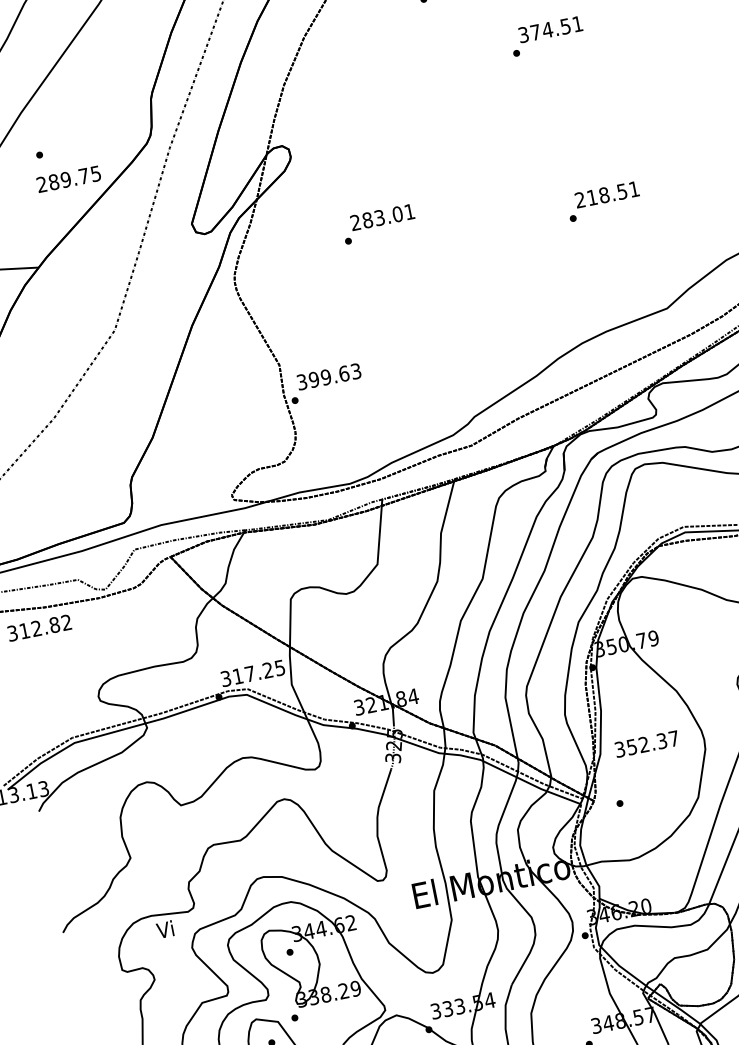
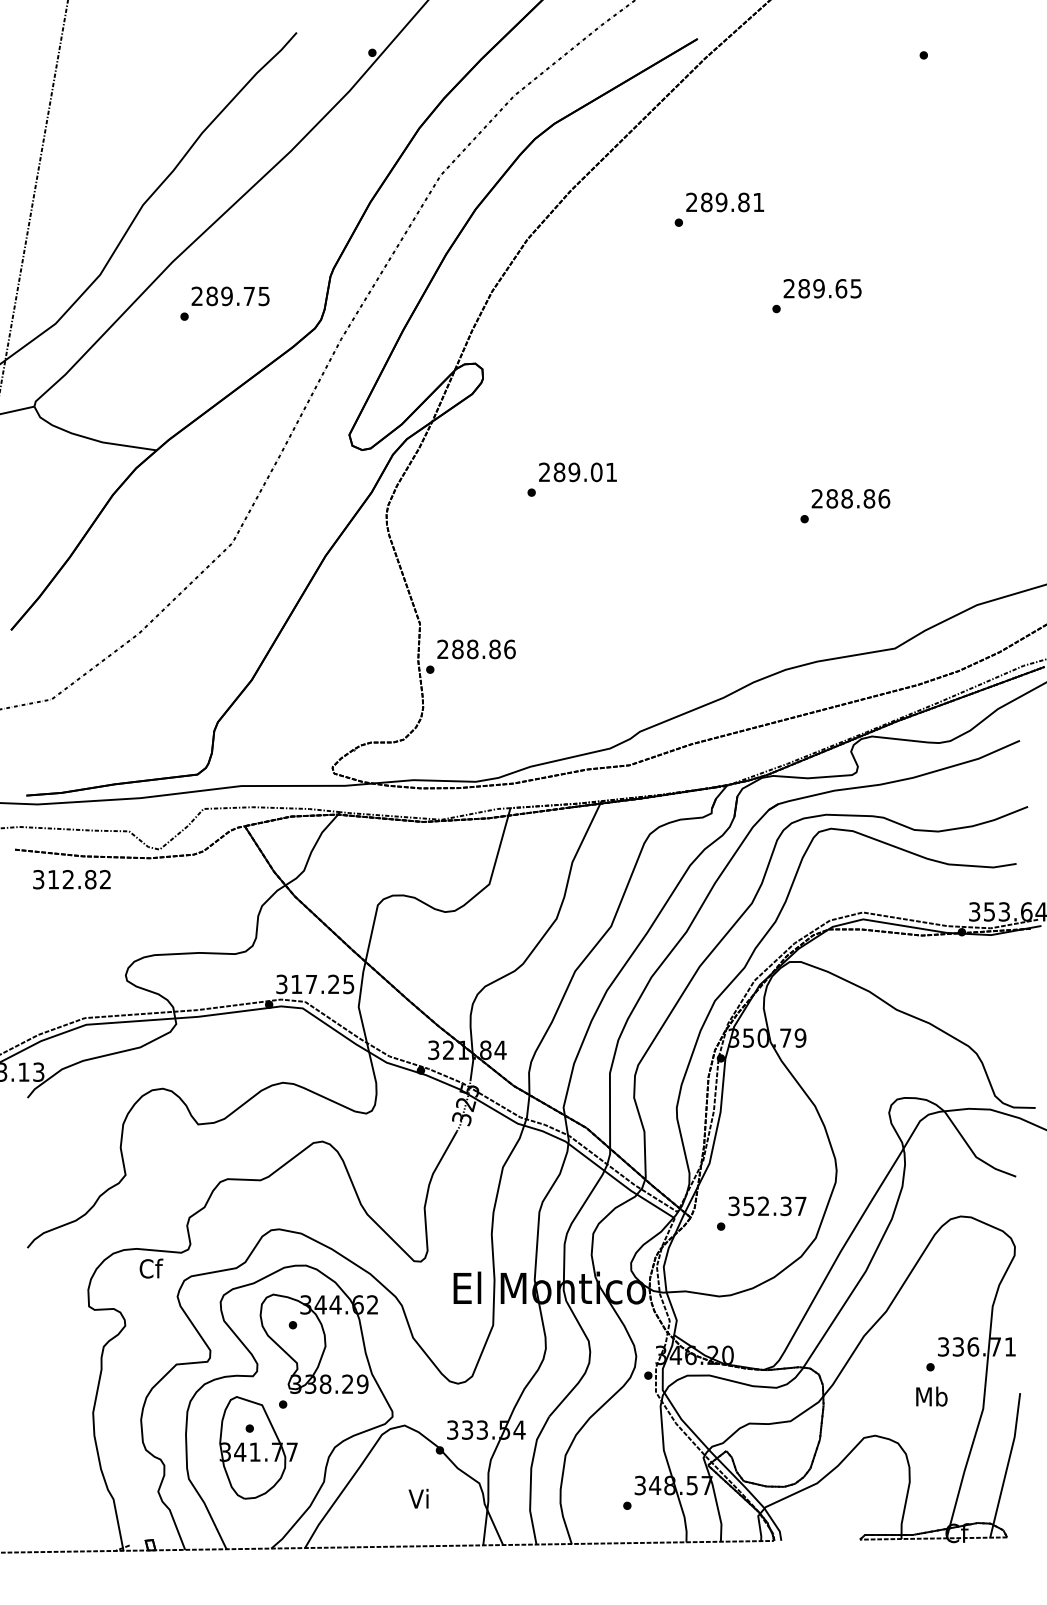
text: (550, 29) -> (822, 288), 374.51 -> 289.65
text: (68, 179) -> (230, 296), moved
text: (613, 193) -> (858, 498), 218.51 -> 288.86
text: (379, 217) -> (574, 471), 283.01 -> 289.01
text: (329, 376) -> (476, 649), 399.63 -> 288.86
text: (647, 744) -> (767, 1206), moved
text: (166, 929) -> (151, 1268), Vi -> Cf

